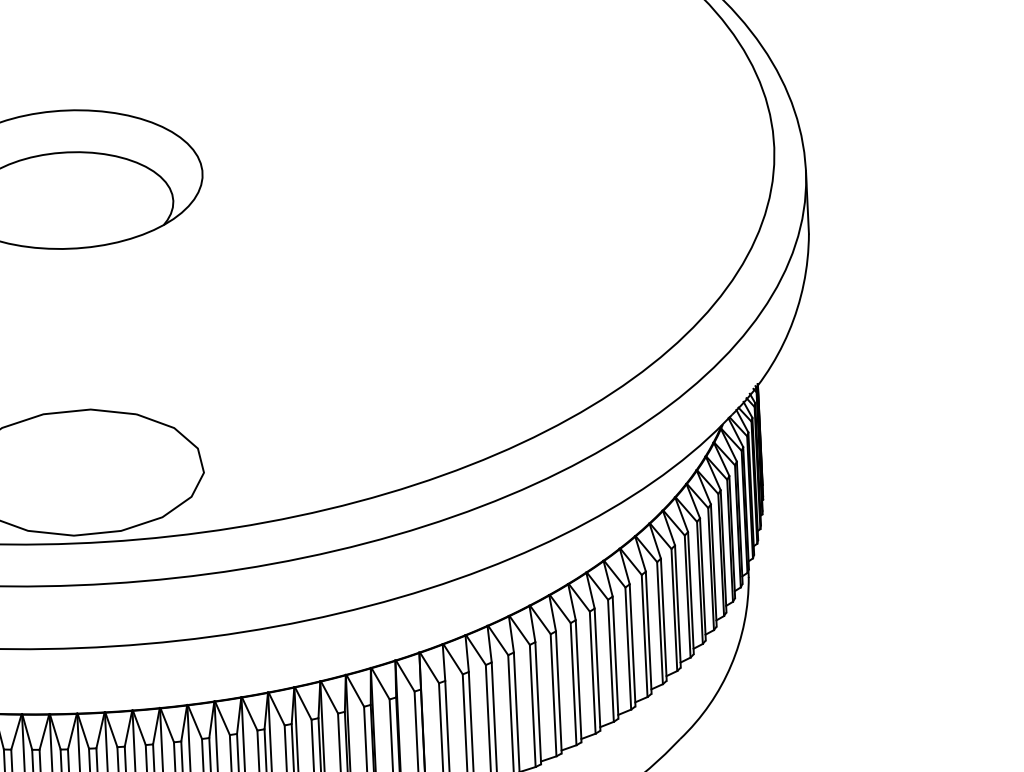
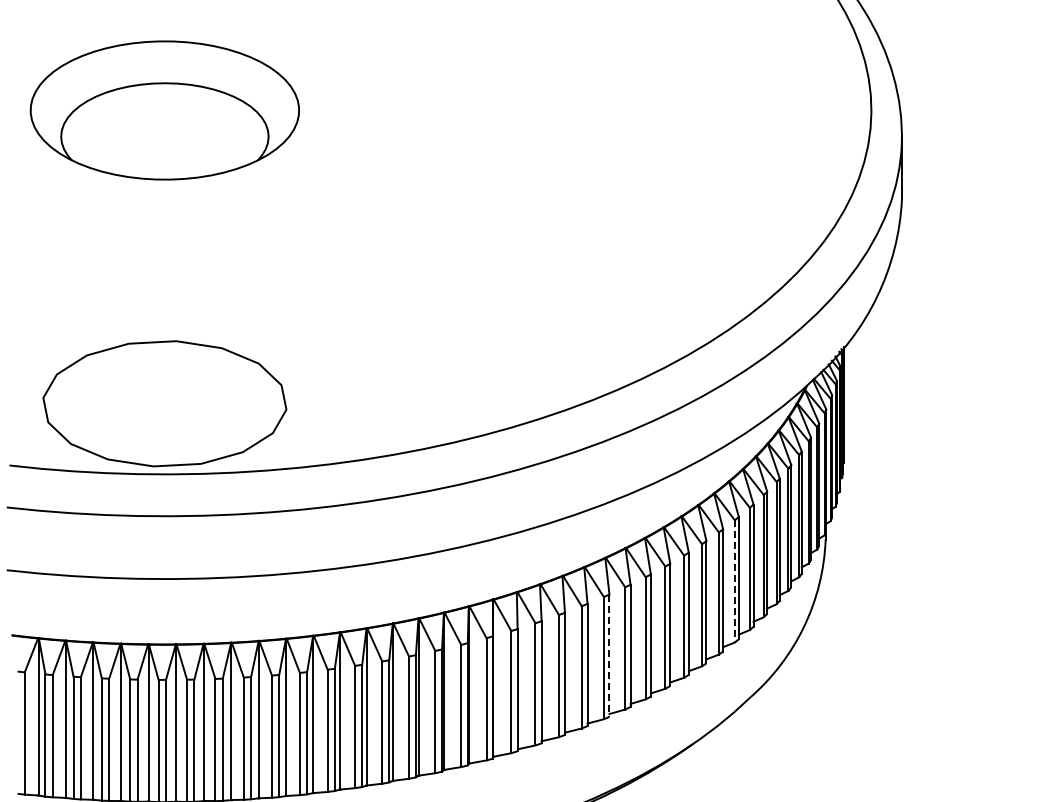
line: (659, 623) -> (734, 581), solid -> dashed
line: (538, 704) -> (609, 656), solid -> dashed

